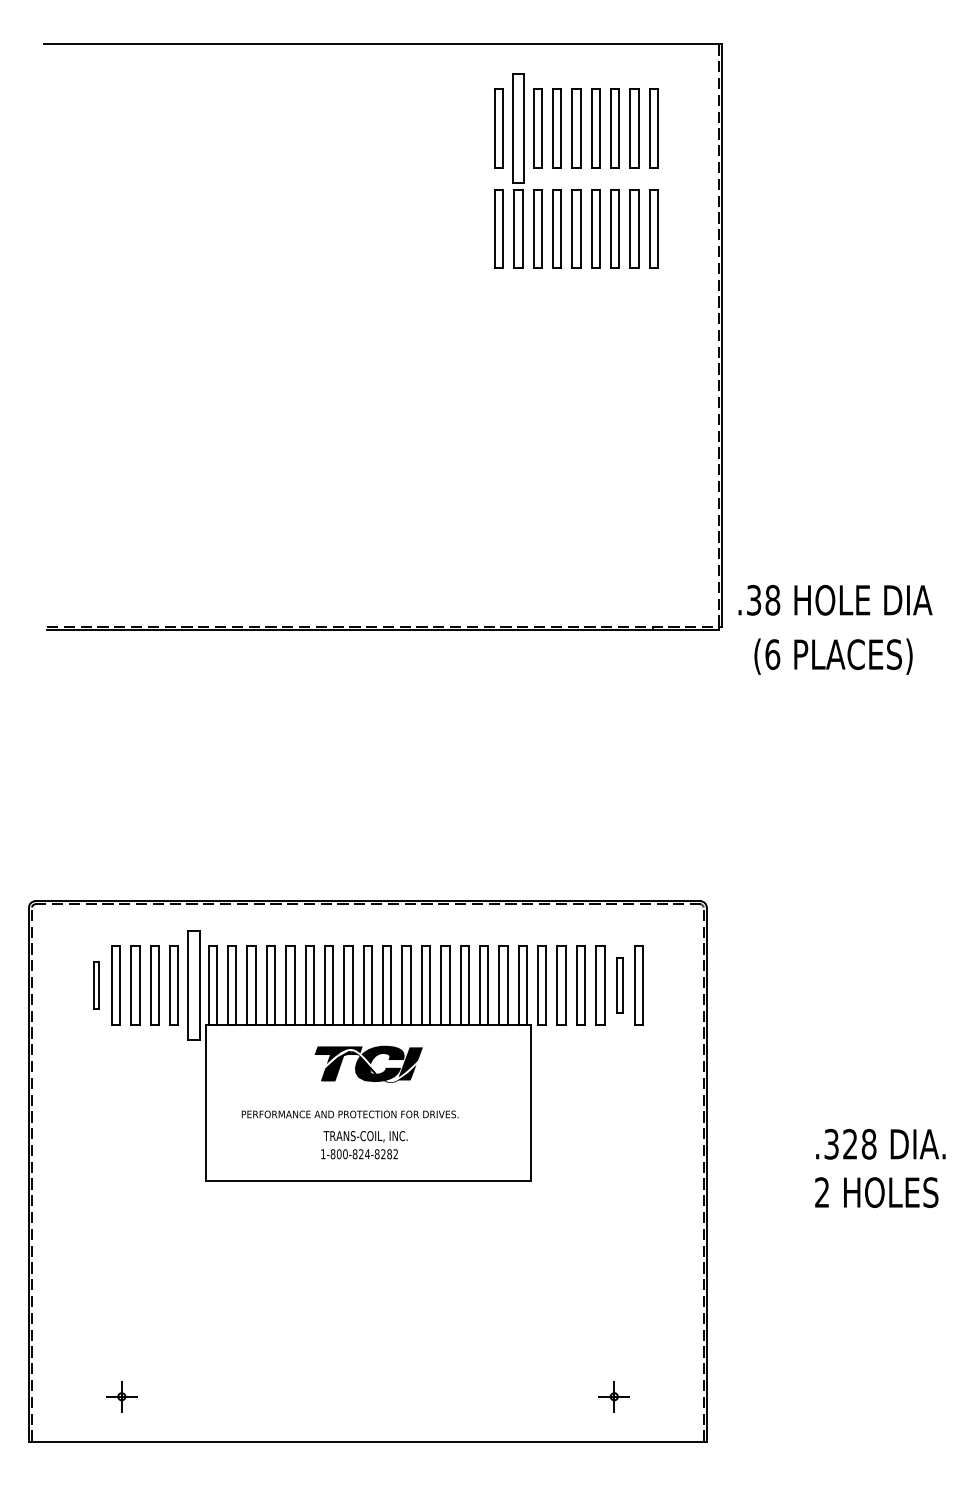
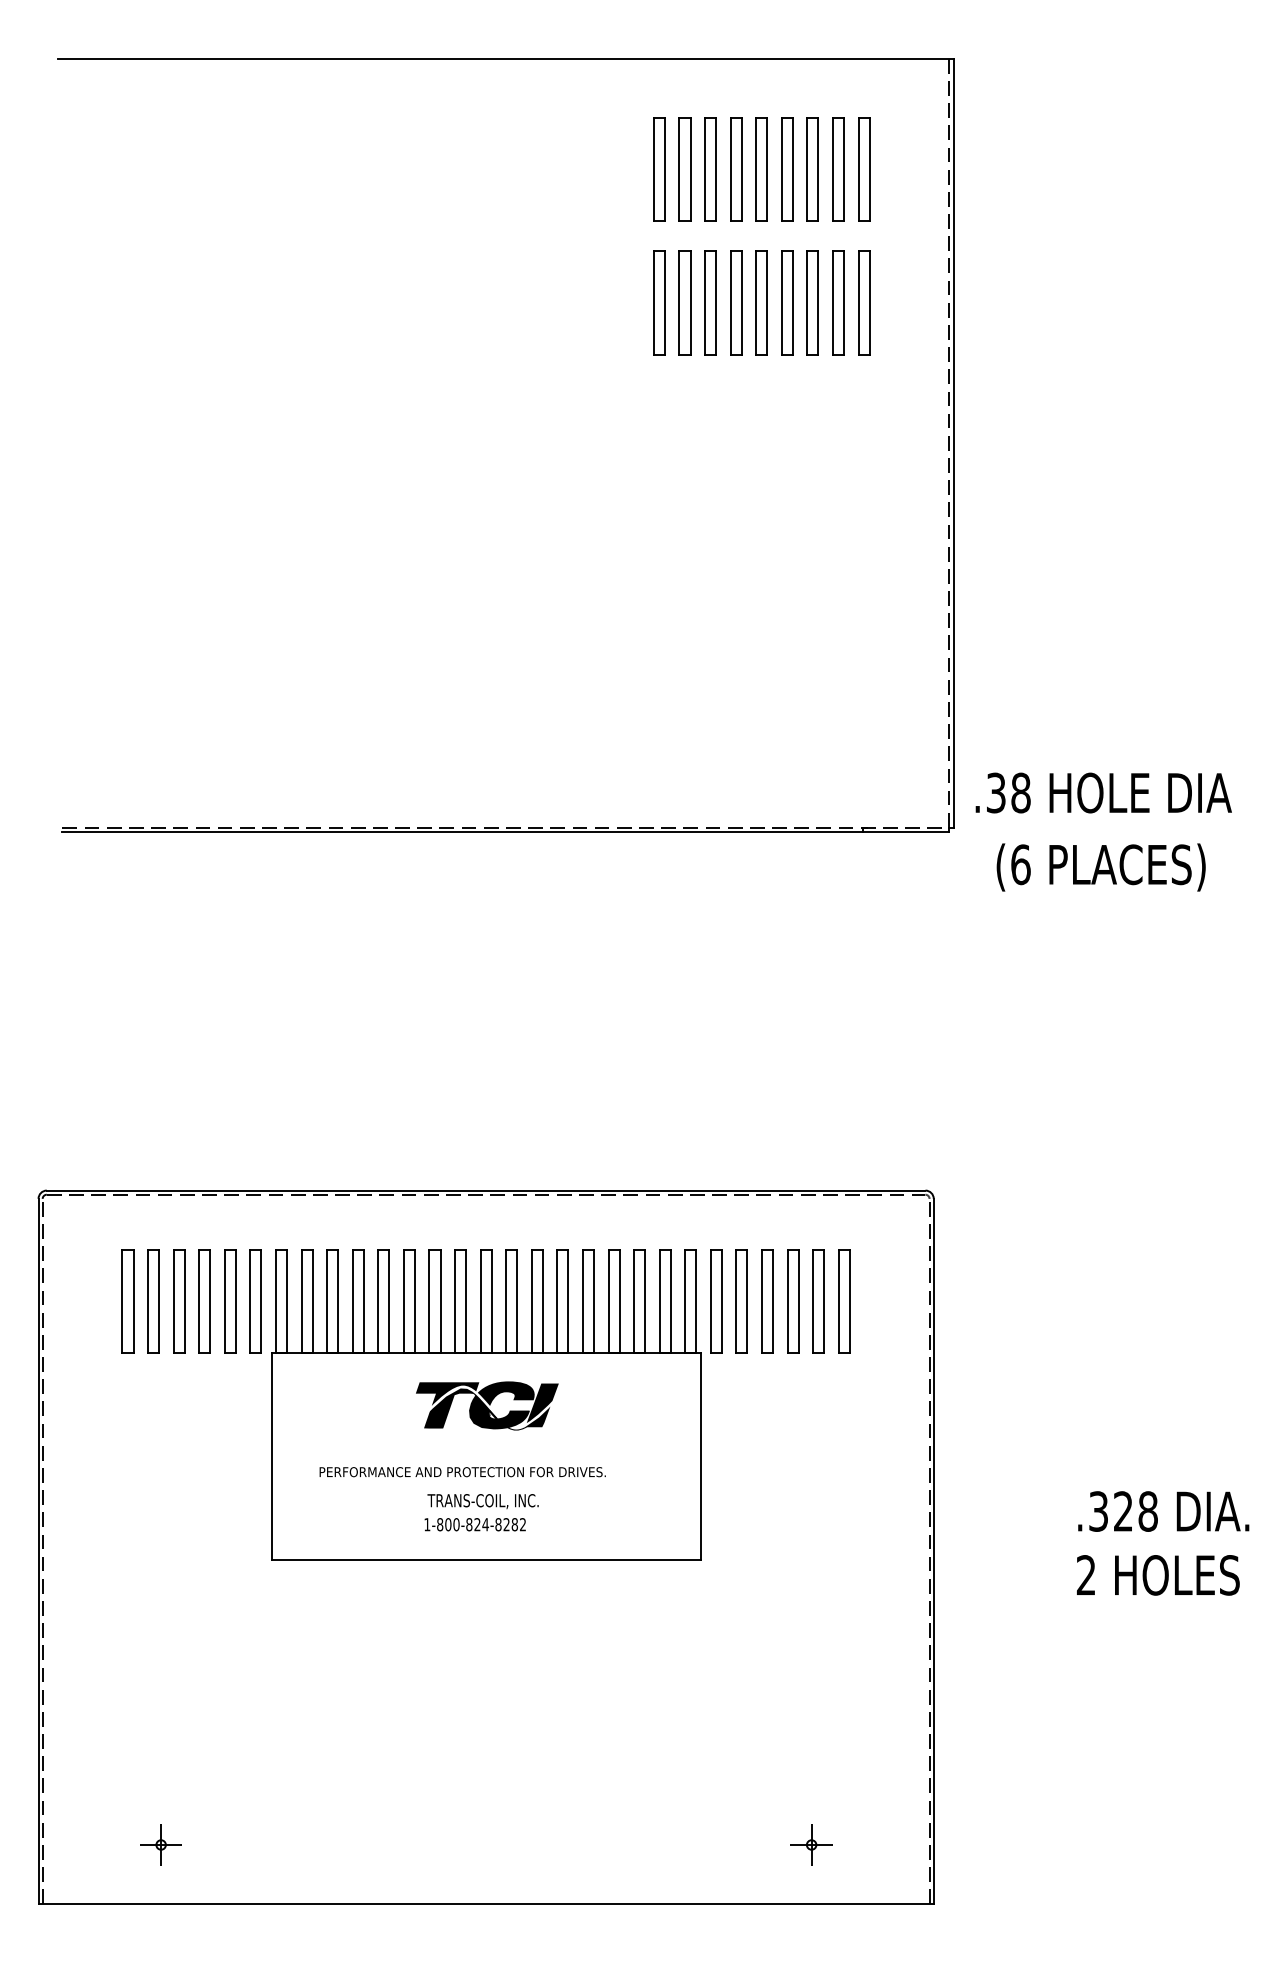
part: (518, 128) -> (684, 169), size x0.71
part: (96, 985) -> (127, 1301), size x1.67
part: (193, 985) -> (255, 1301), size x0.71
part: (619, 985) -> (818, 1301), size x1.43

